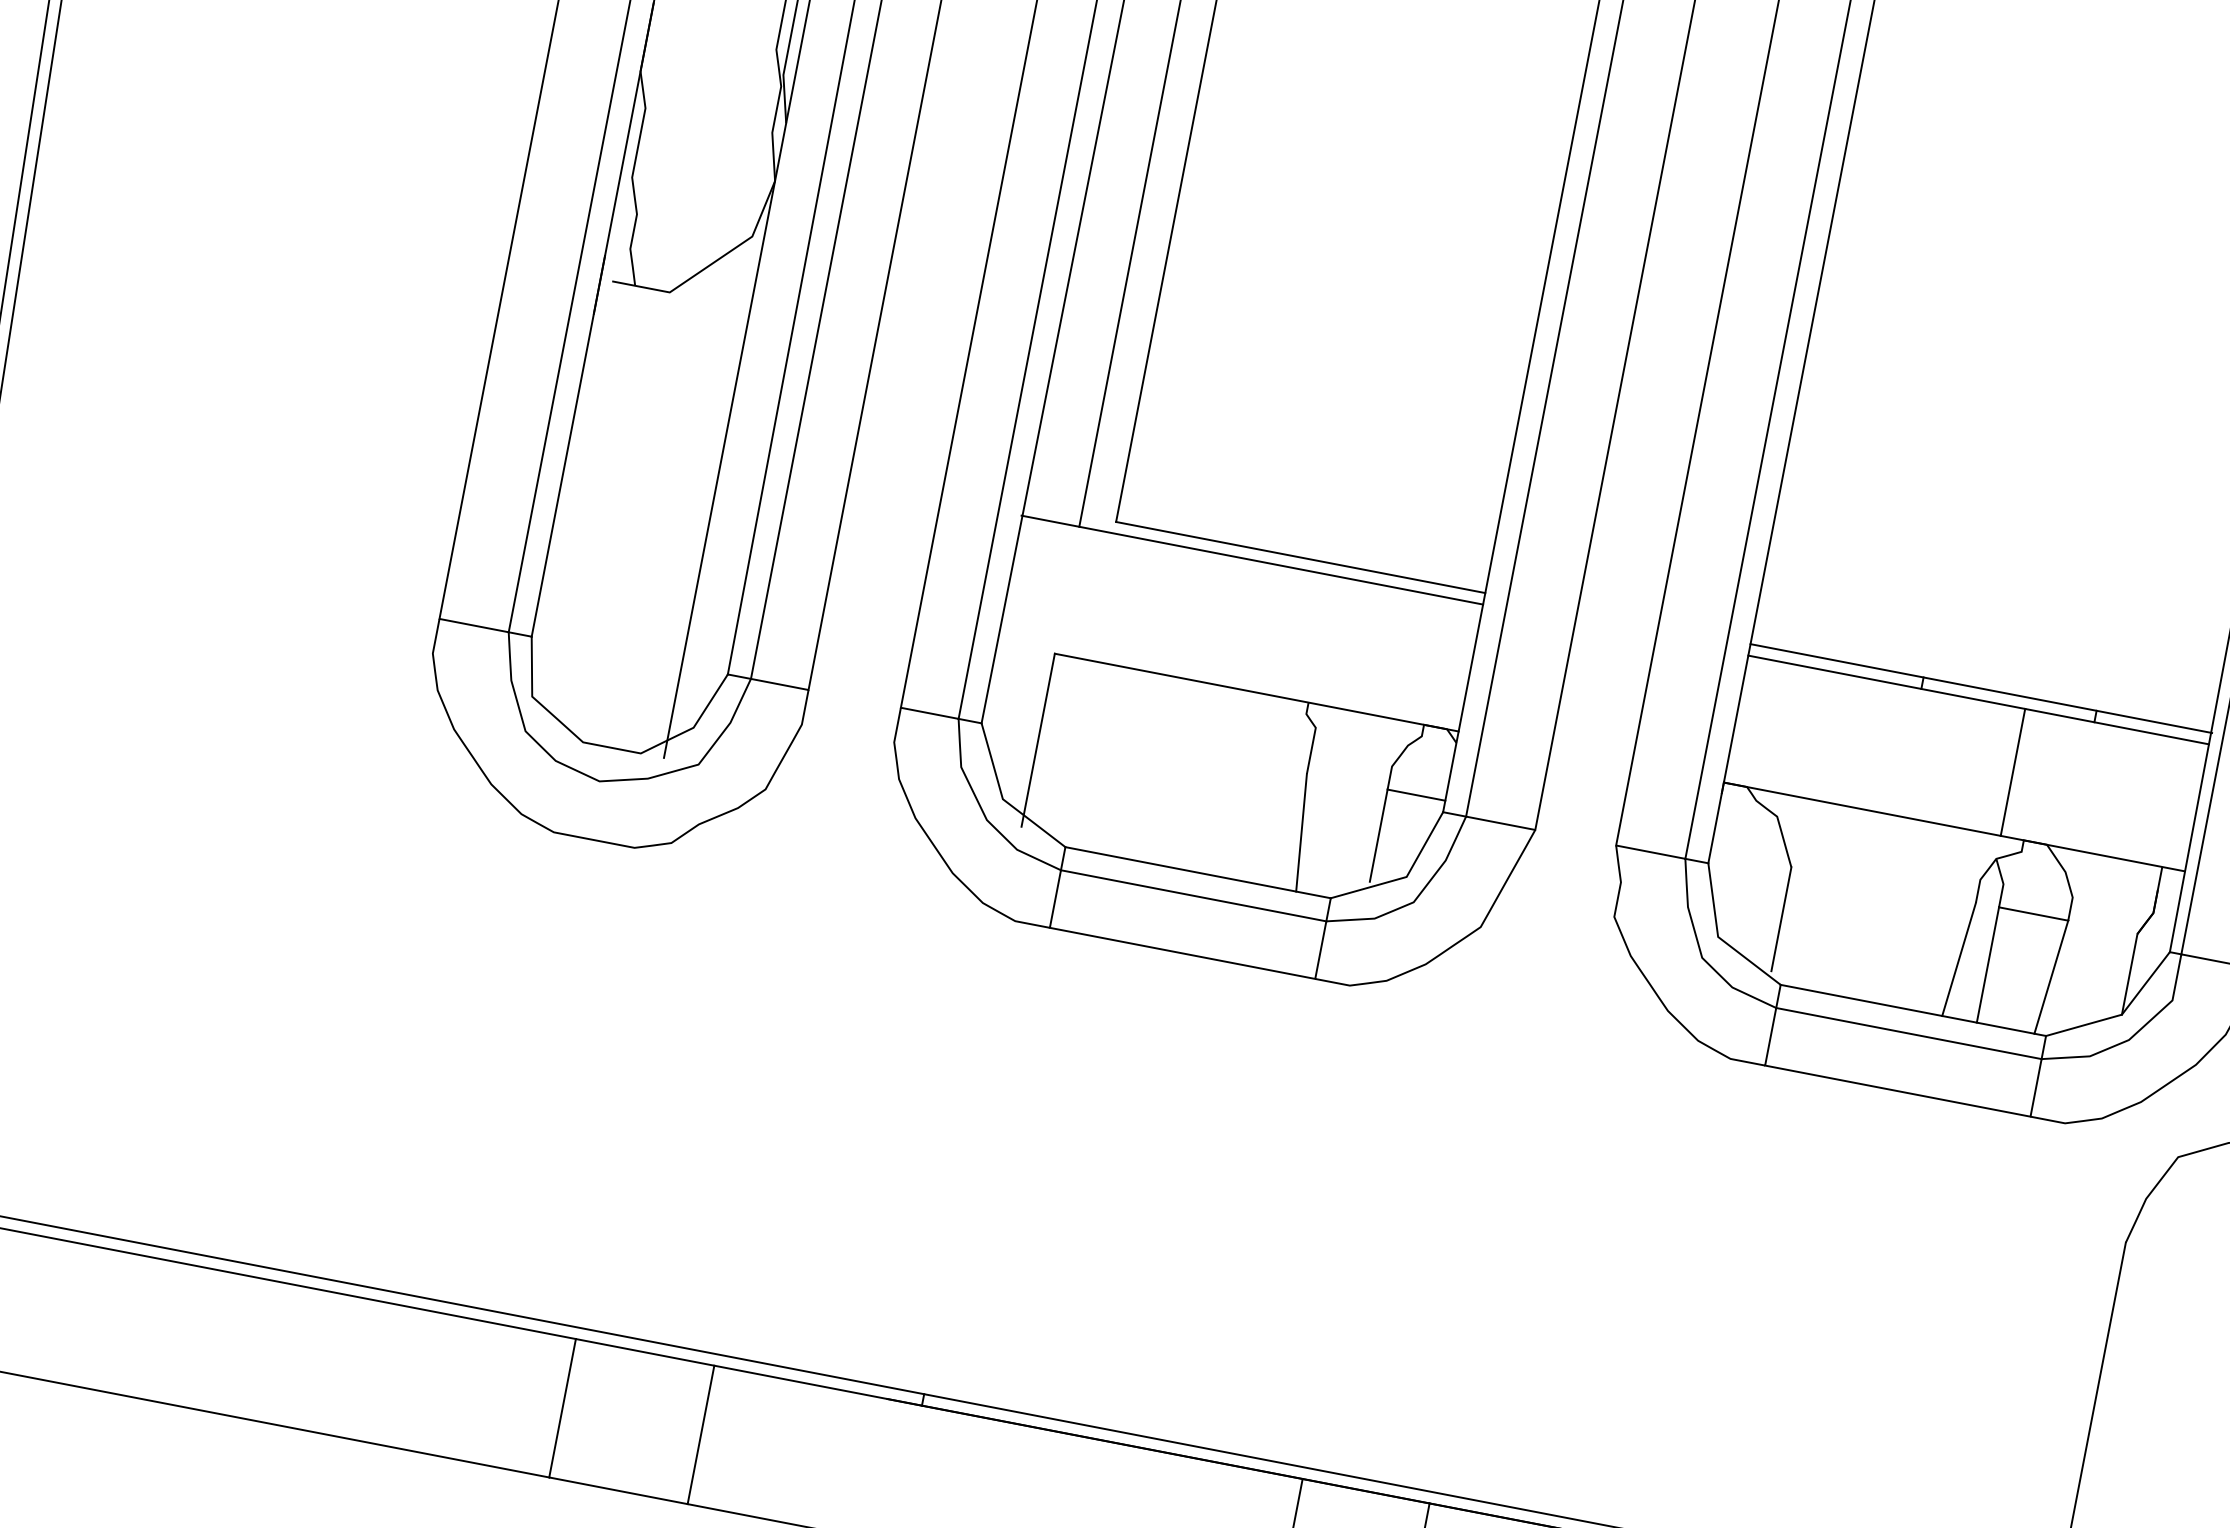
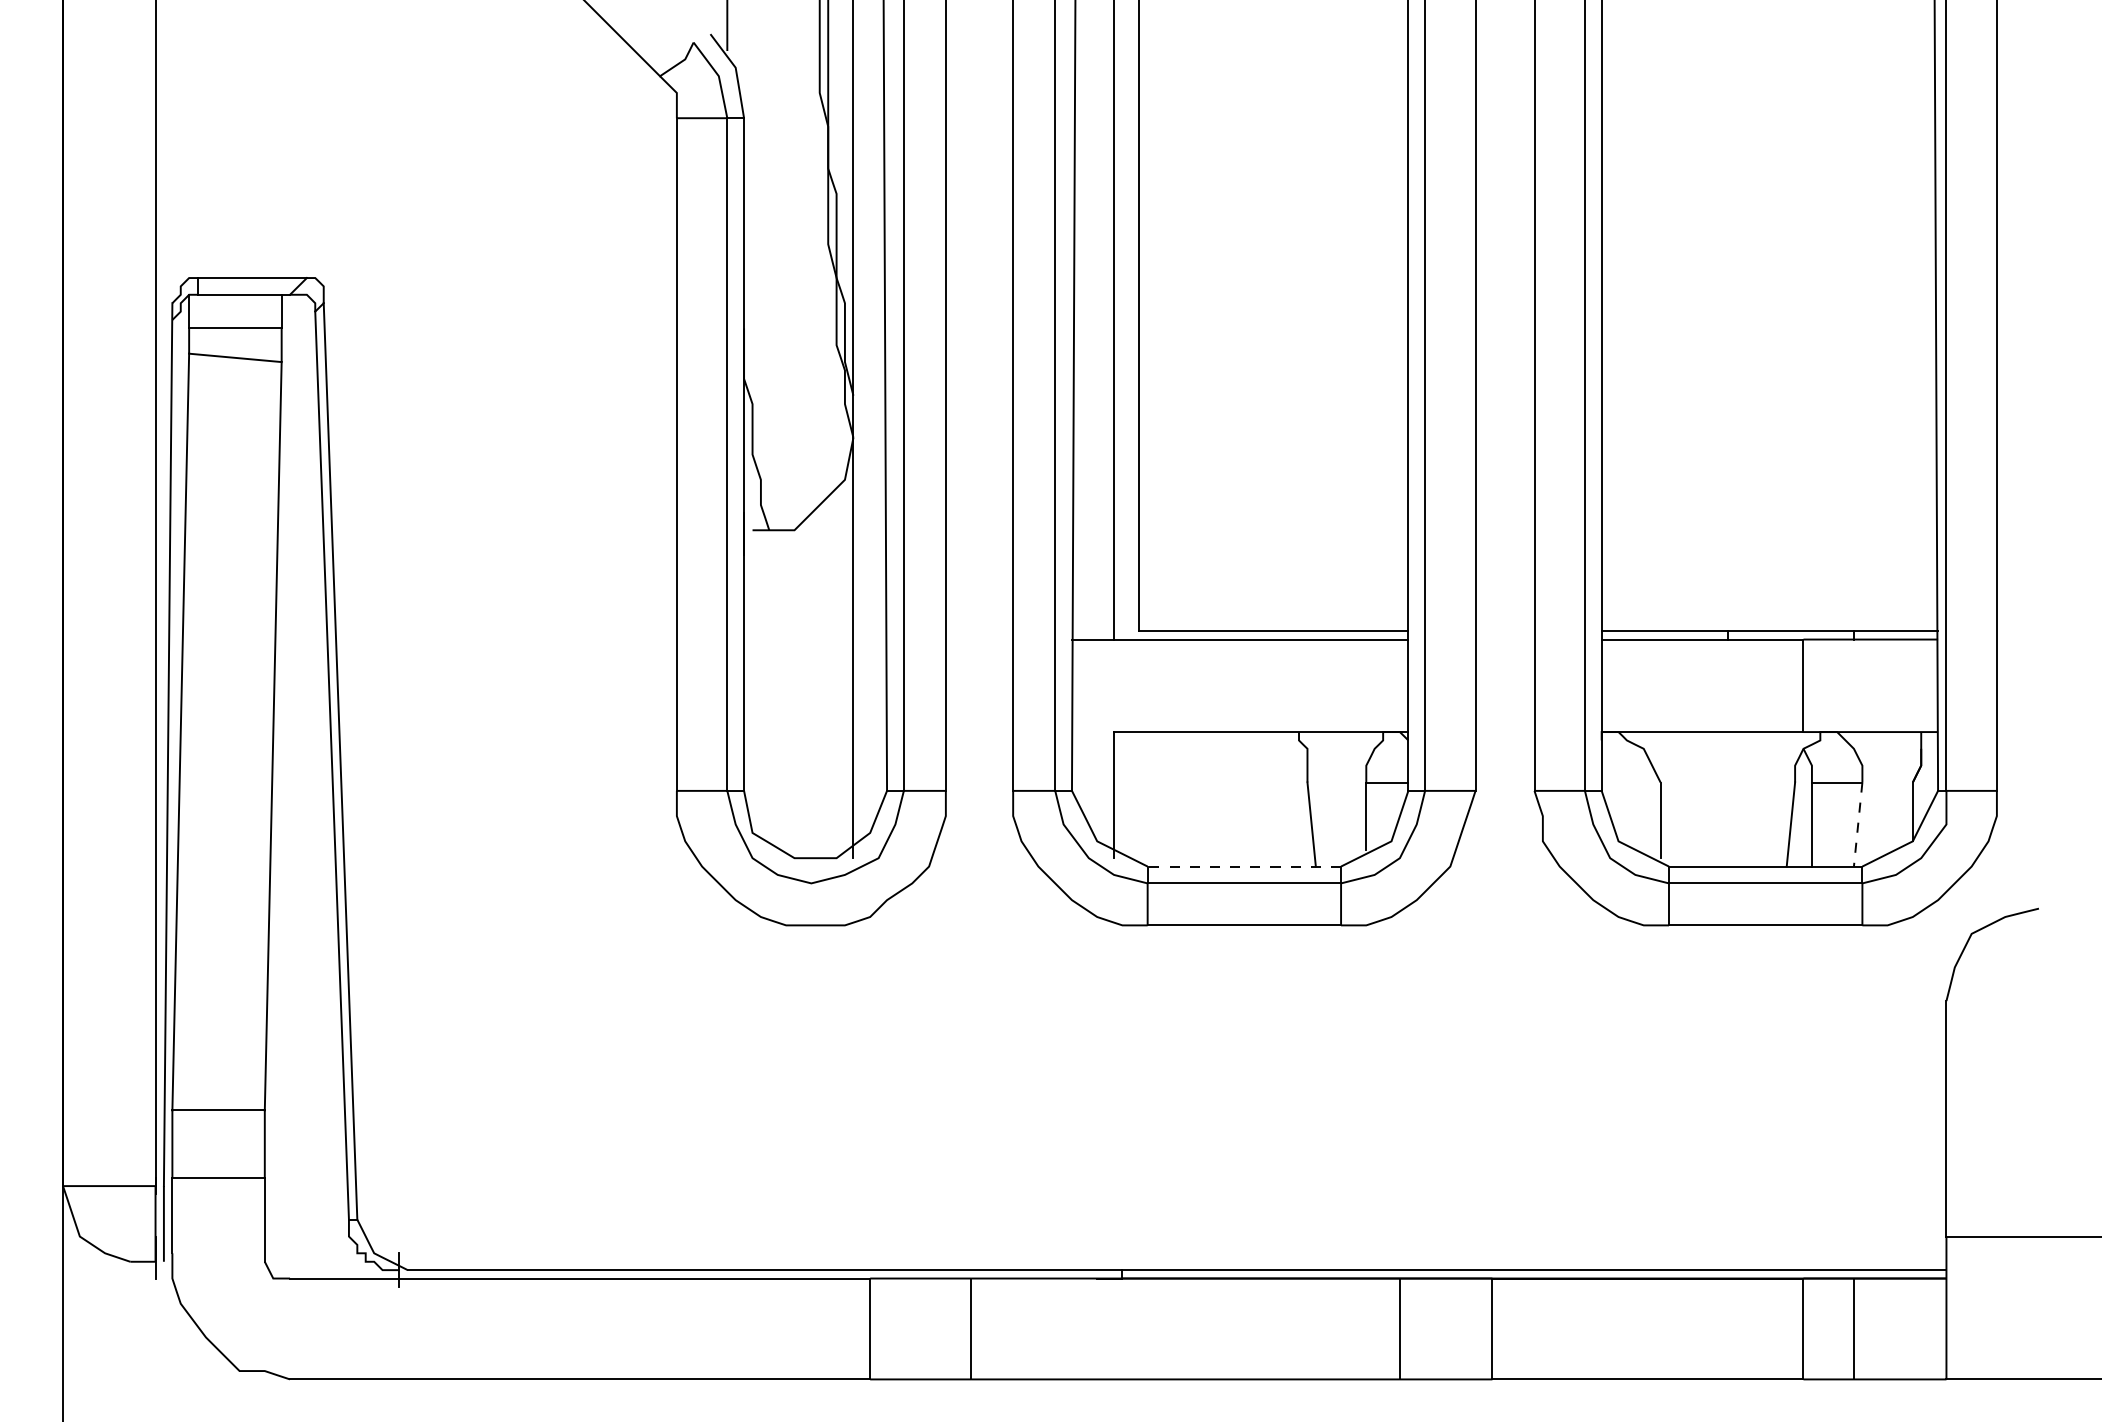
line: (1198, 872) -> (1244, 866), solid -> dashed
line: (2051, 978) -> (1858, 825), solid -> dashed

